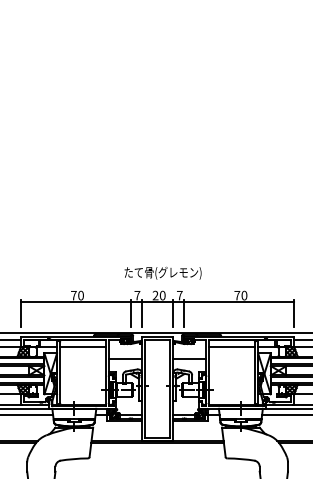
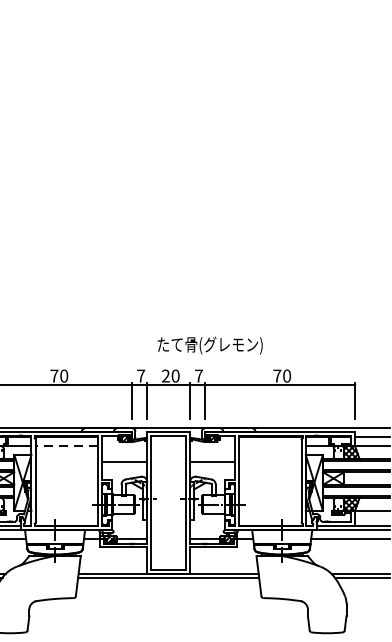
text: (162, 272) -> (209, 344), moved
line: (82, 347) -> (66, 446), solid -> dashed
line: (232, 347) -> (270, 446), removed

